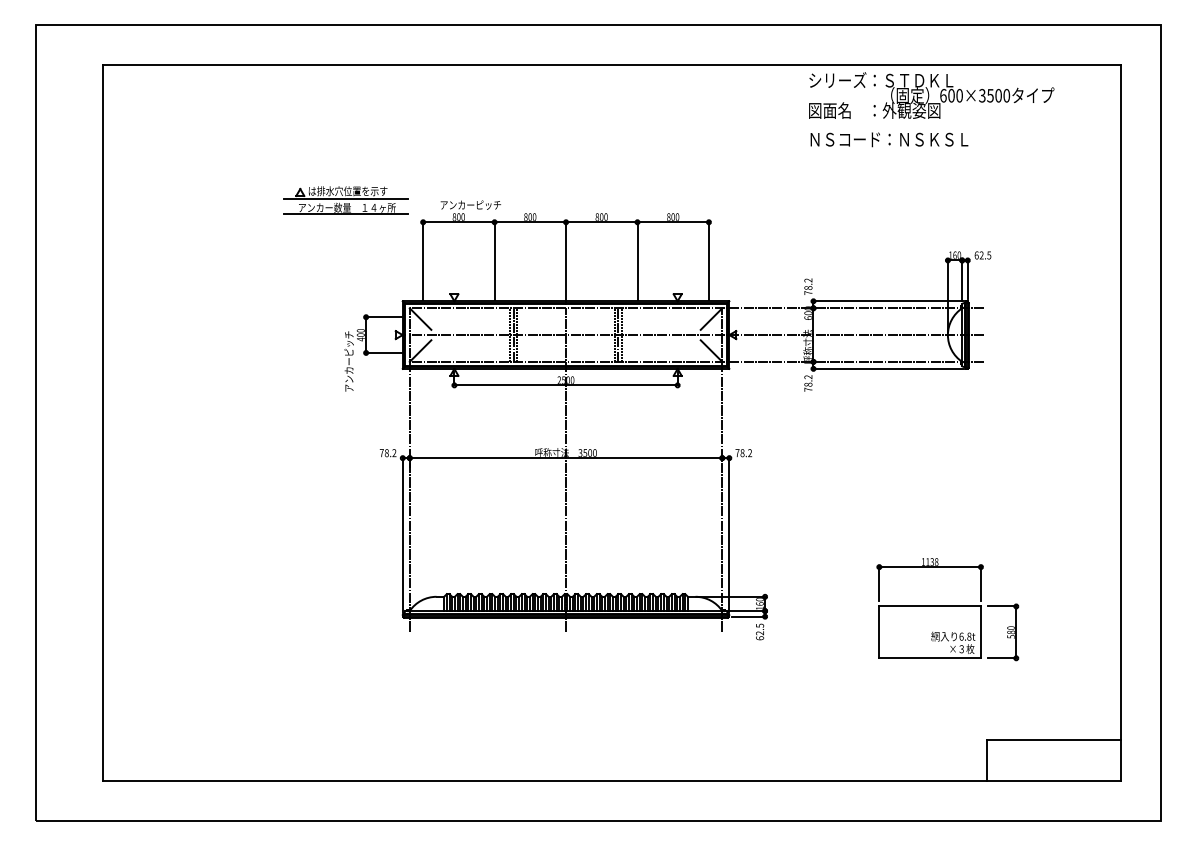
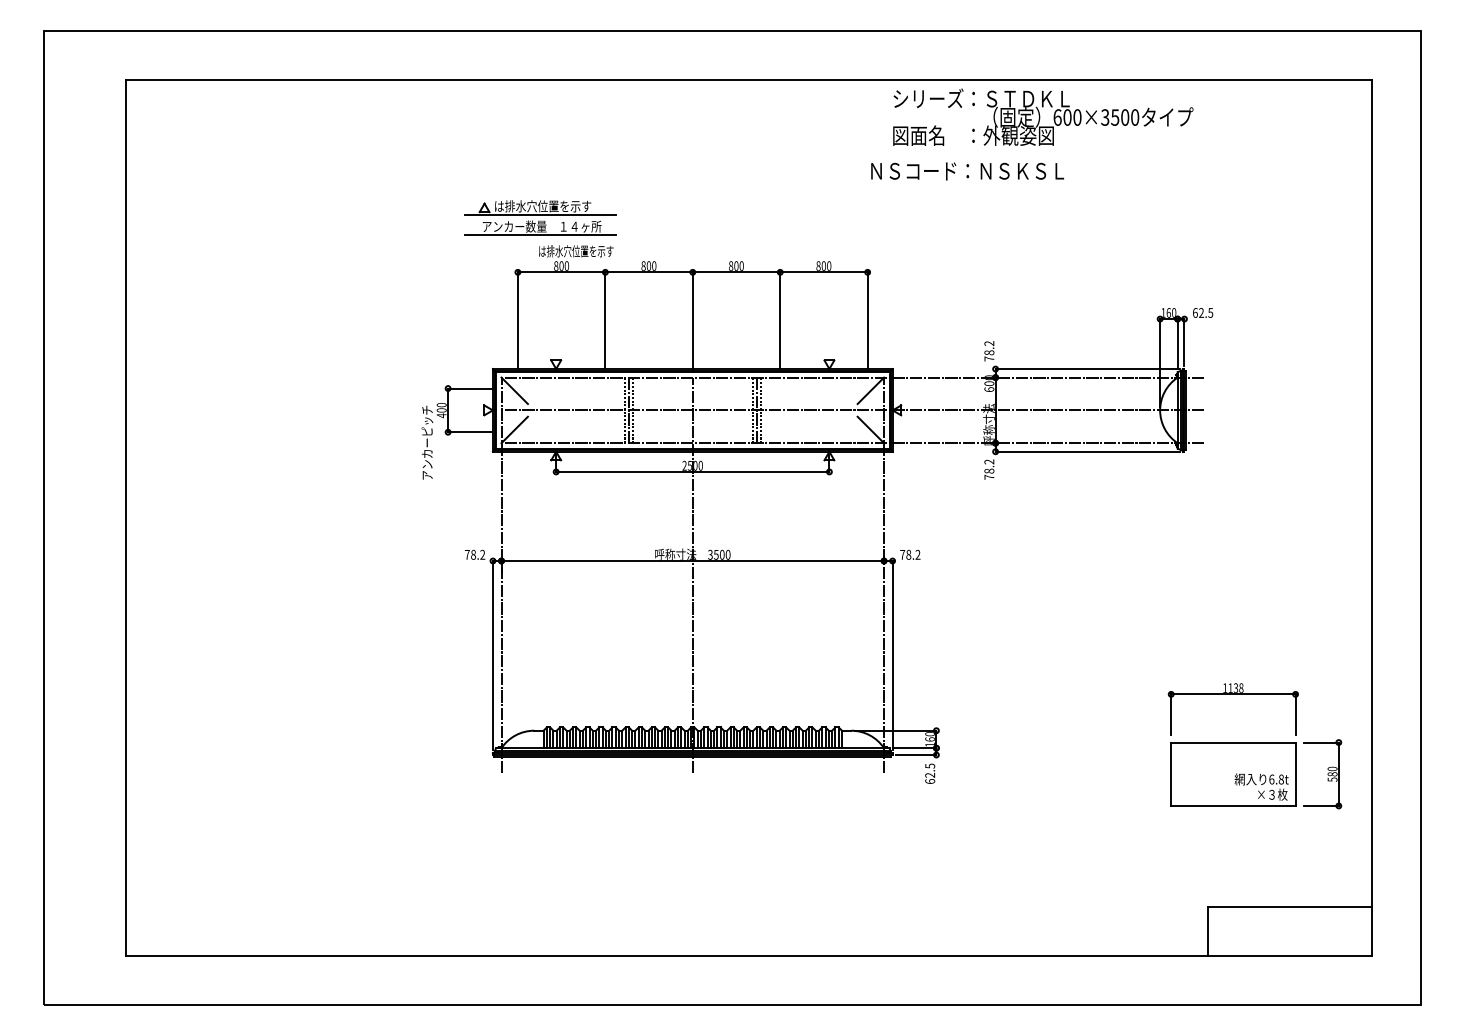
text: (931, 94) -> (1043, 116), moved
text: (889, 139) -> (967, 171), moved
part: (346, 200) -> (540, 217), moved
text: (471, 205) -> (576, 251), アンカーピッチ -> は排水穴位置を示す
part: (947, 609) -> (1254, 746), moved

